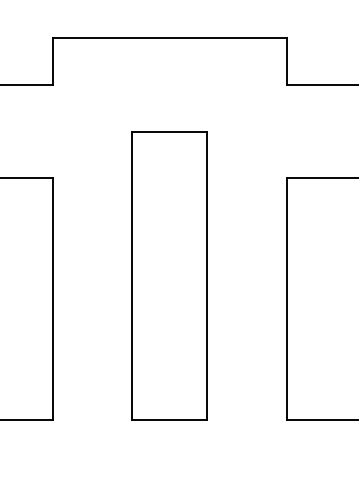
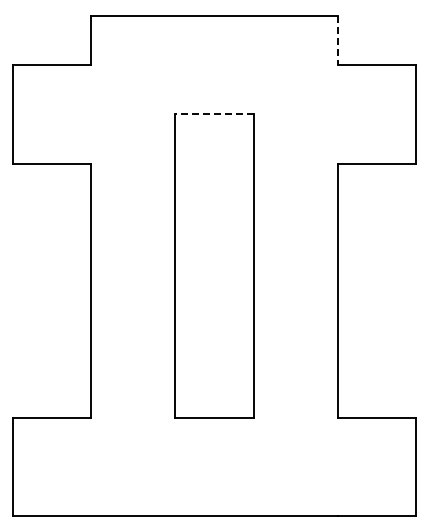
line: (286, 61) -> (337, 40), solid -> dashed
line: (169, 131) -> (214, 114), solid -> dashed

